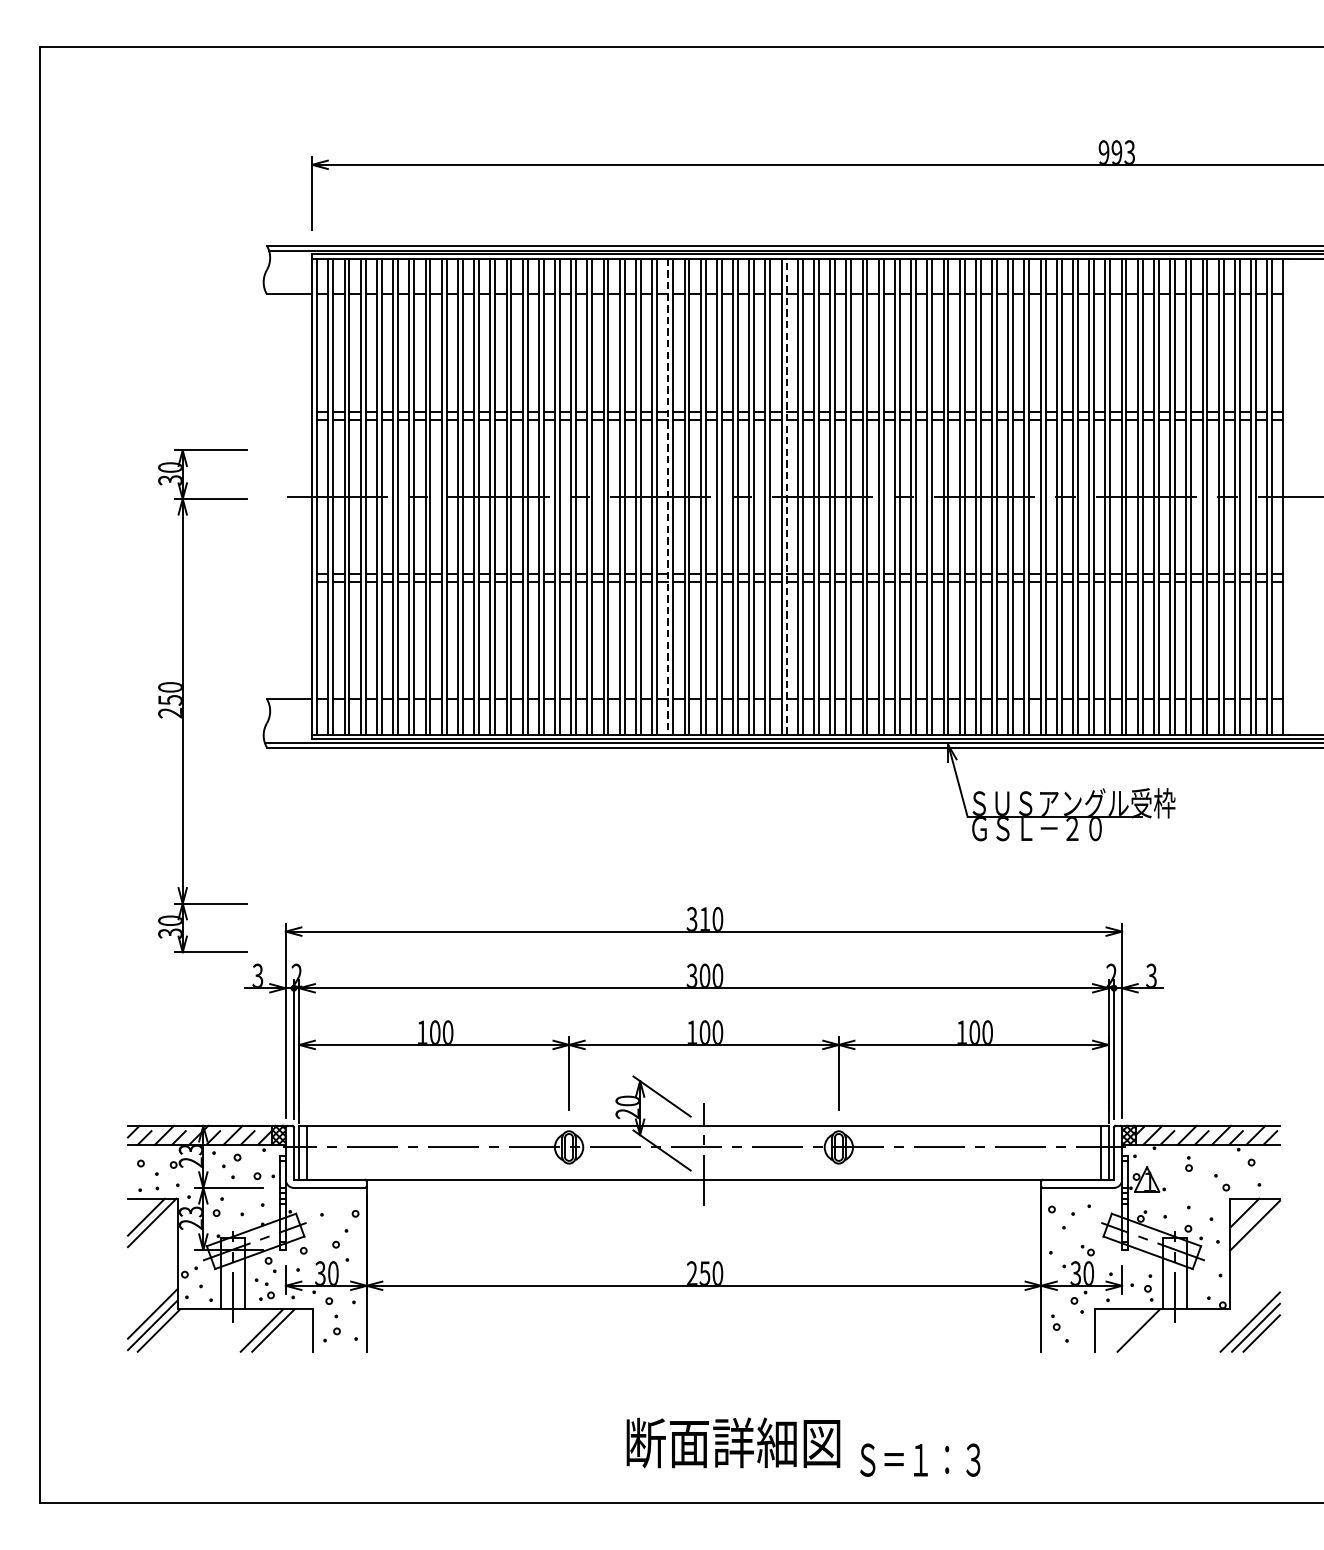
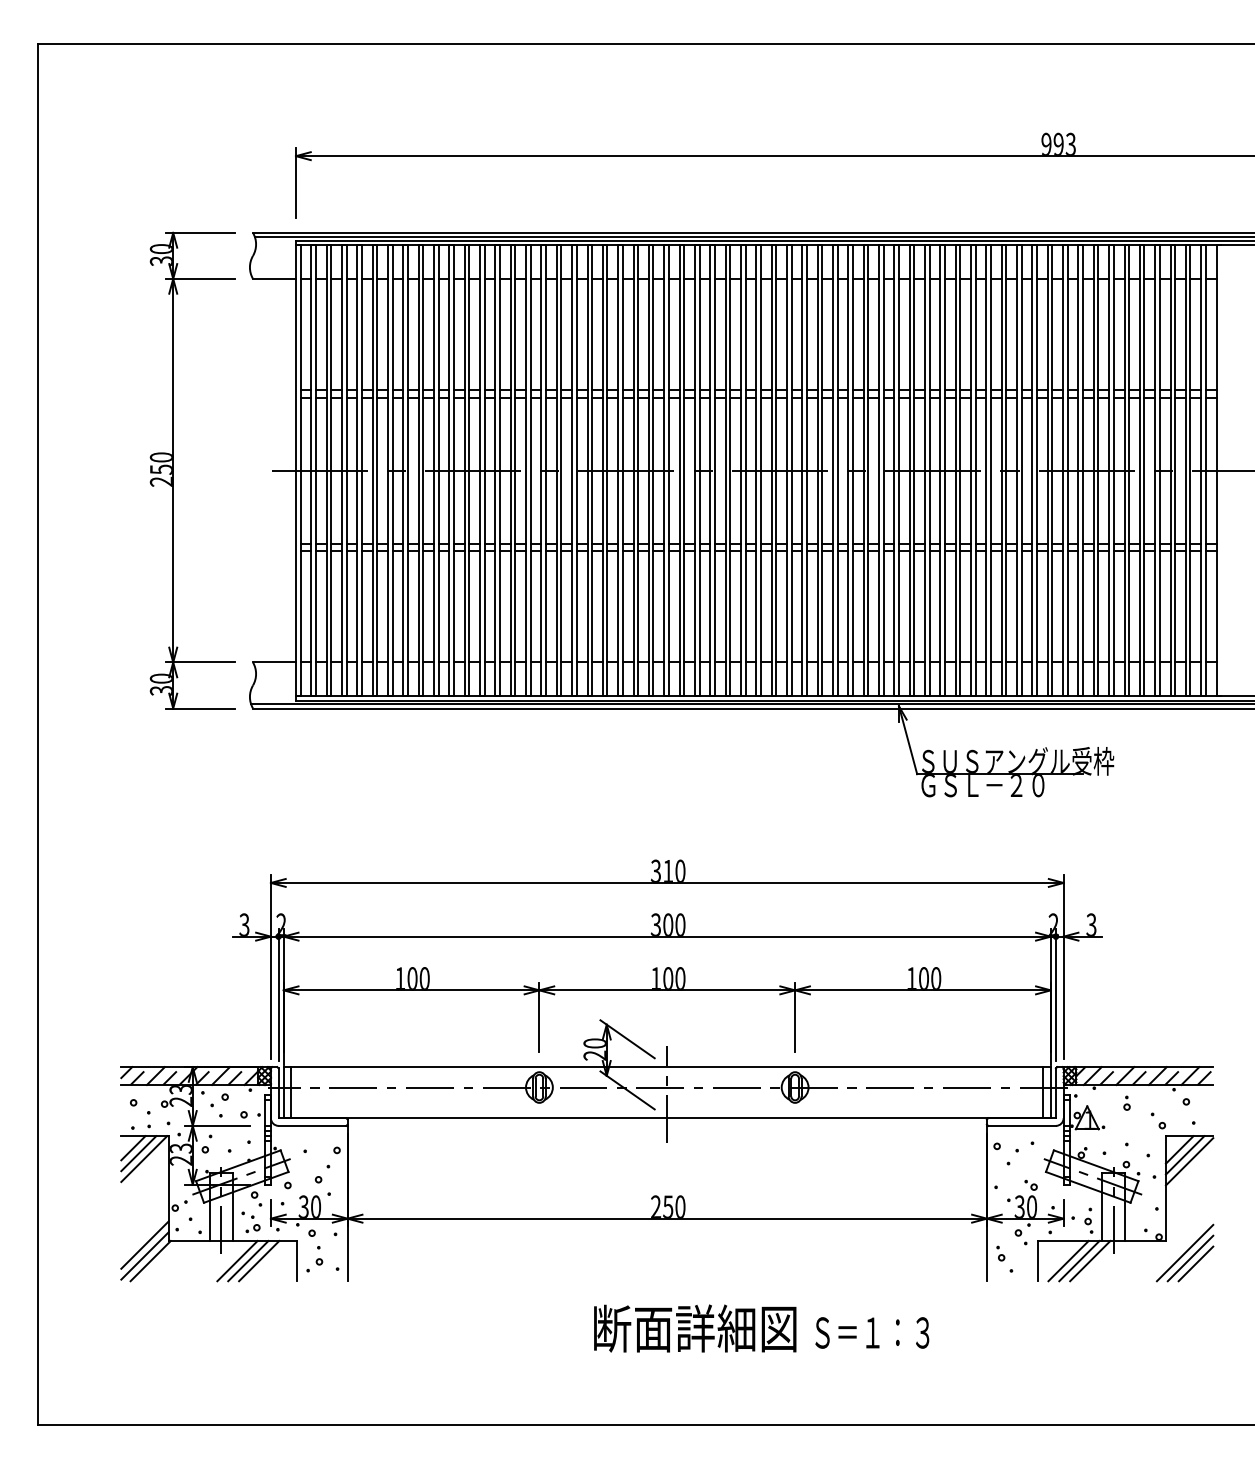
line: (668, 496) -> (633, 470), dashed -> solid
line: (786, 496) -> (745, 470), dashed -> solid
part: (183, 701) -> (173, 470), moved
line: (140, 1211) -> (133, 1148), added
line: (1249, 1219) -> (1184, 1155), added
line: (250, 1329) -> (237, 1260), added
line: (1127, 1329) -> (1068, 1260), added
line: (1150, 1329) -> (1090, 1260), added
text: (733, 1442) -> (695, 1328), moved
text: (920, 1459) -> (872, 1332), moved

